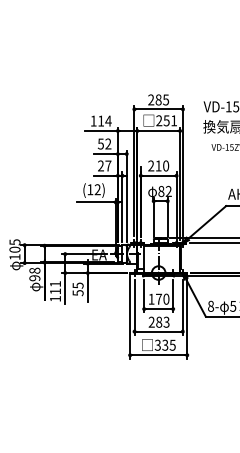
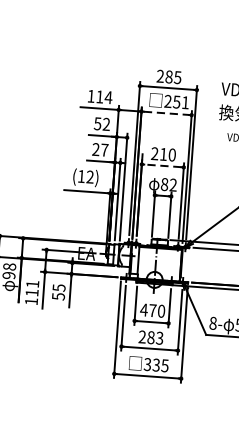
line: (159, 130) -> (167, 112), solid -> dashed
line: (158, 175) -> (162, 165), solid -> dashed
text: (151, 298) -> (144, 309), 170 -> 470

